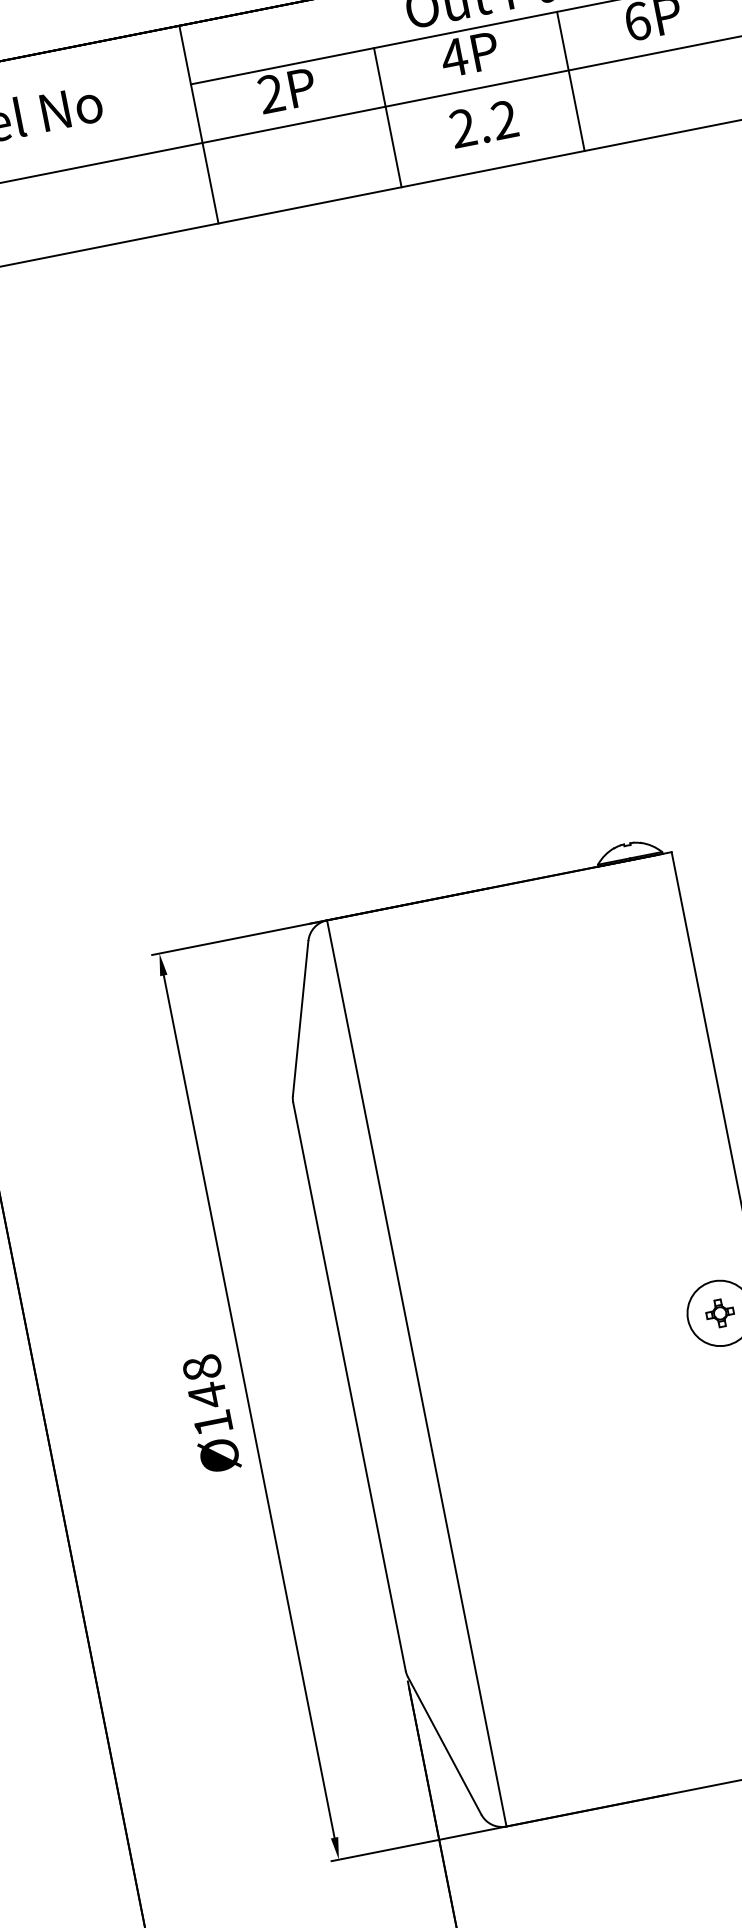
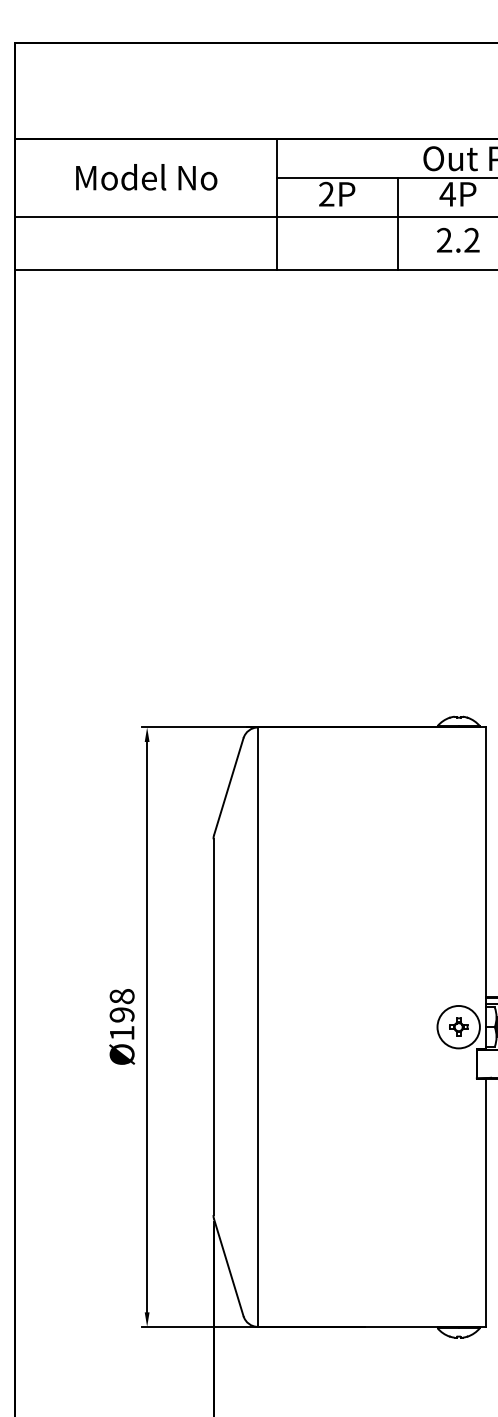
text: (206, 1395) -> (121, 1014), Ø148 -> Ø198

